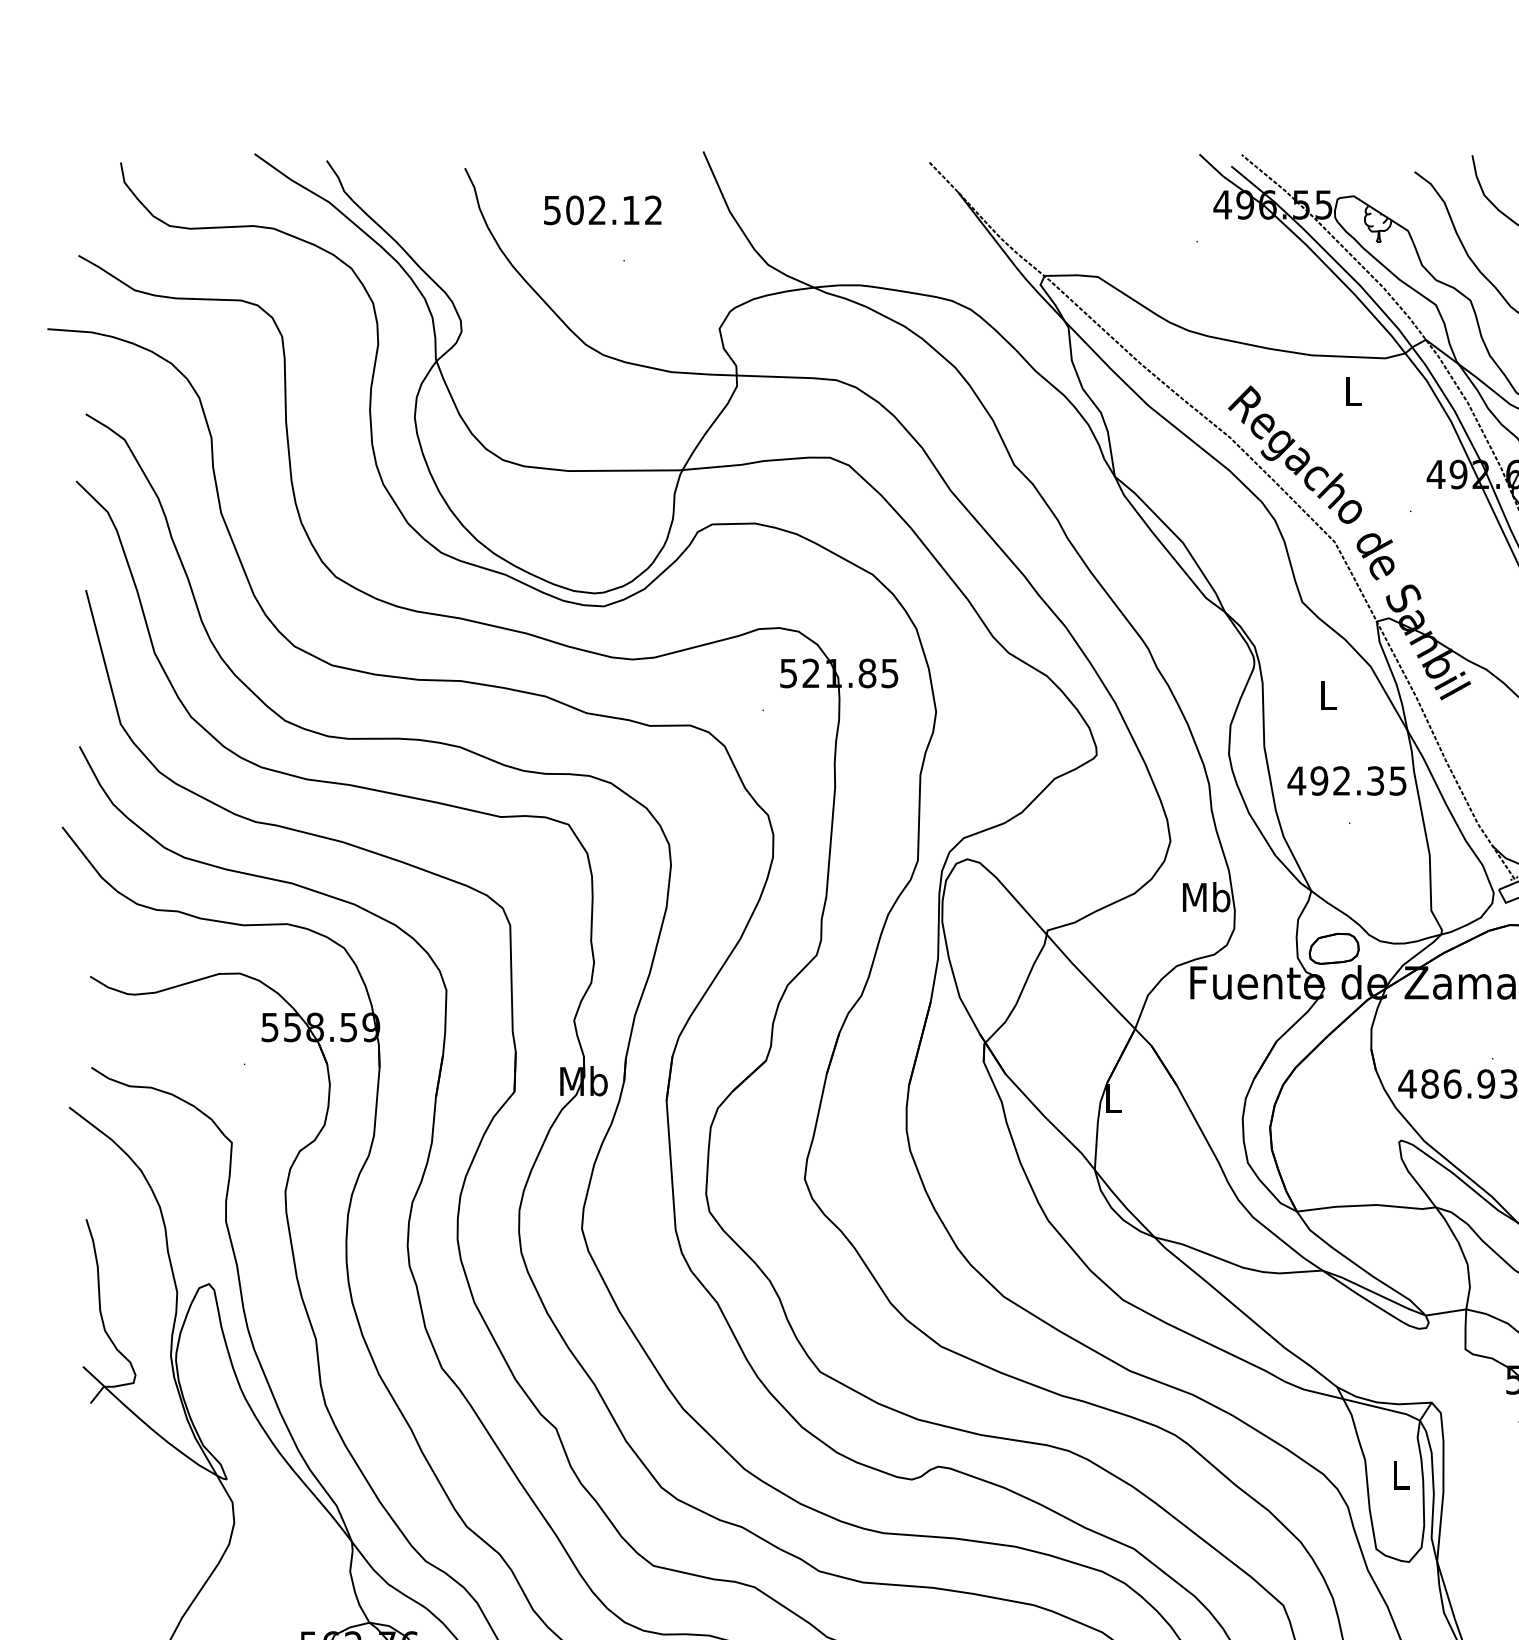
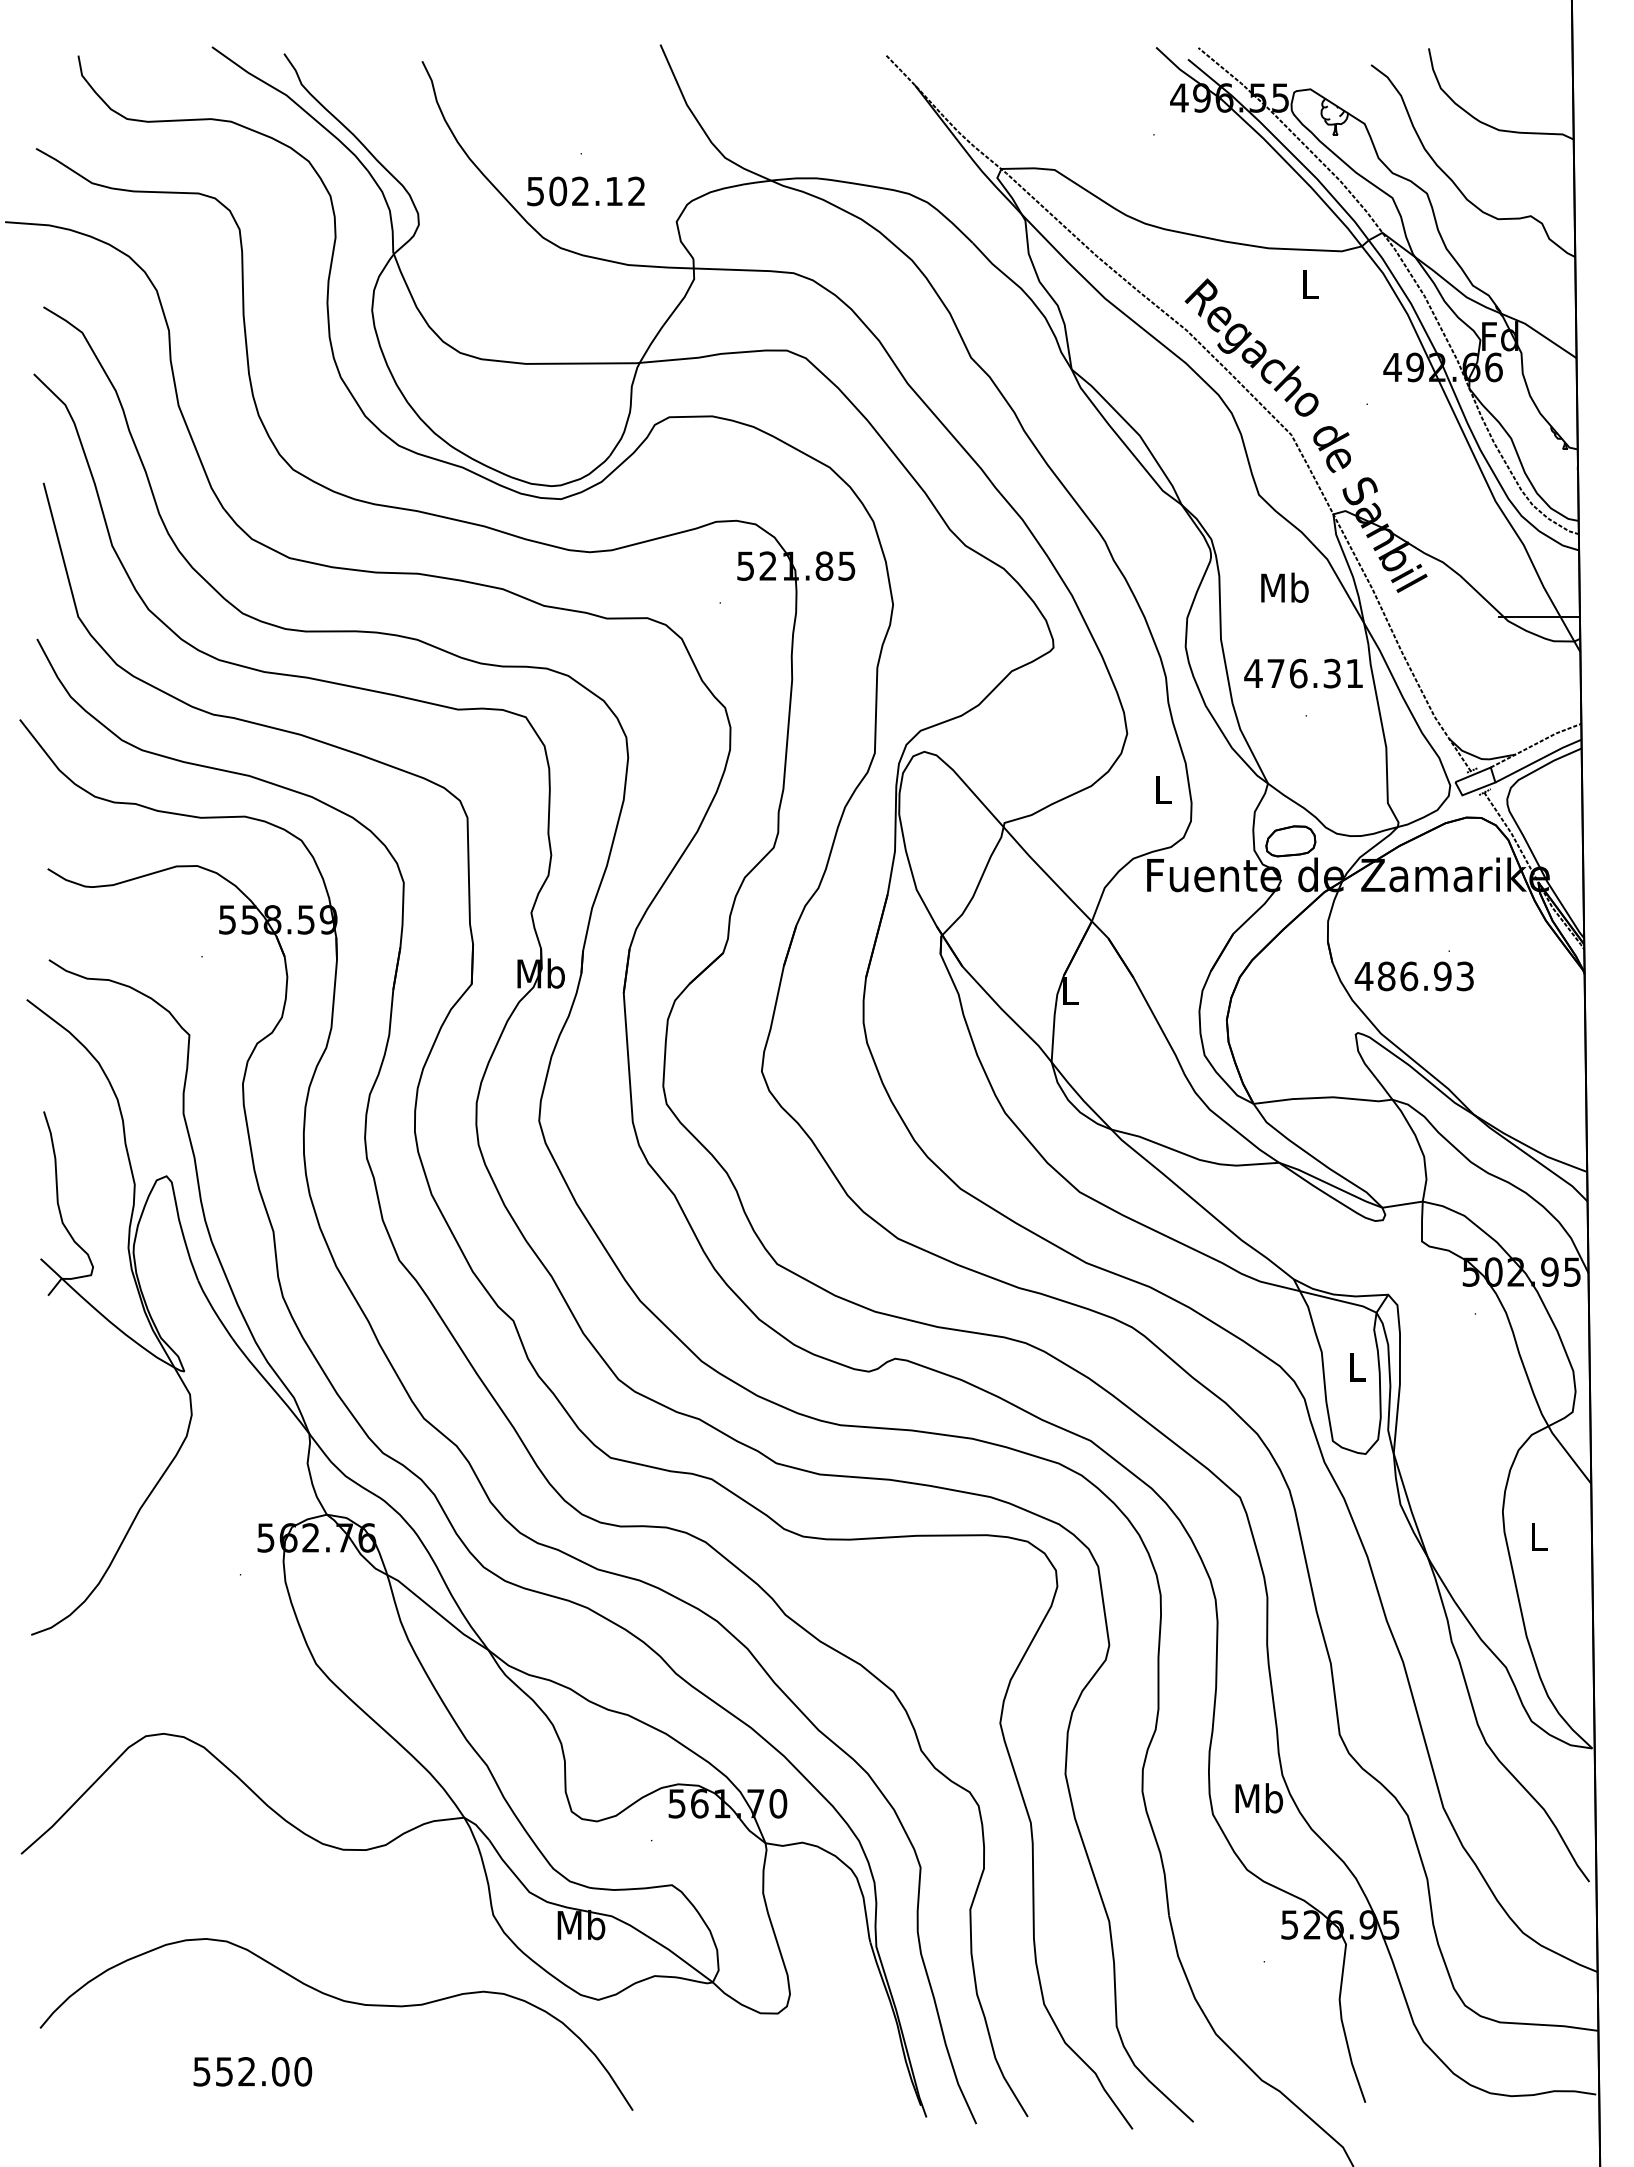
text: (602, 210) -> (585, 191), moved
text: (1327, 694) -> (1284, 587), L -> Mb
text: (1357, 780) -> (1314, 673), 492.35 -> 476.31
text: (1206, 896) -> (1163, 789), Mb -> L

